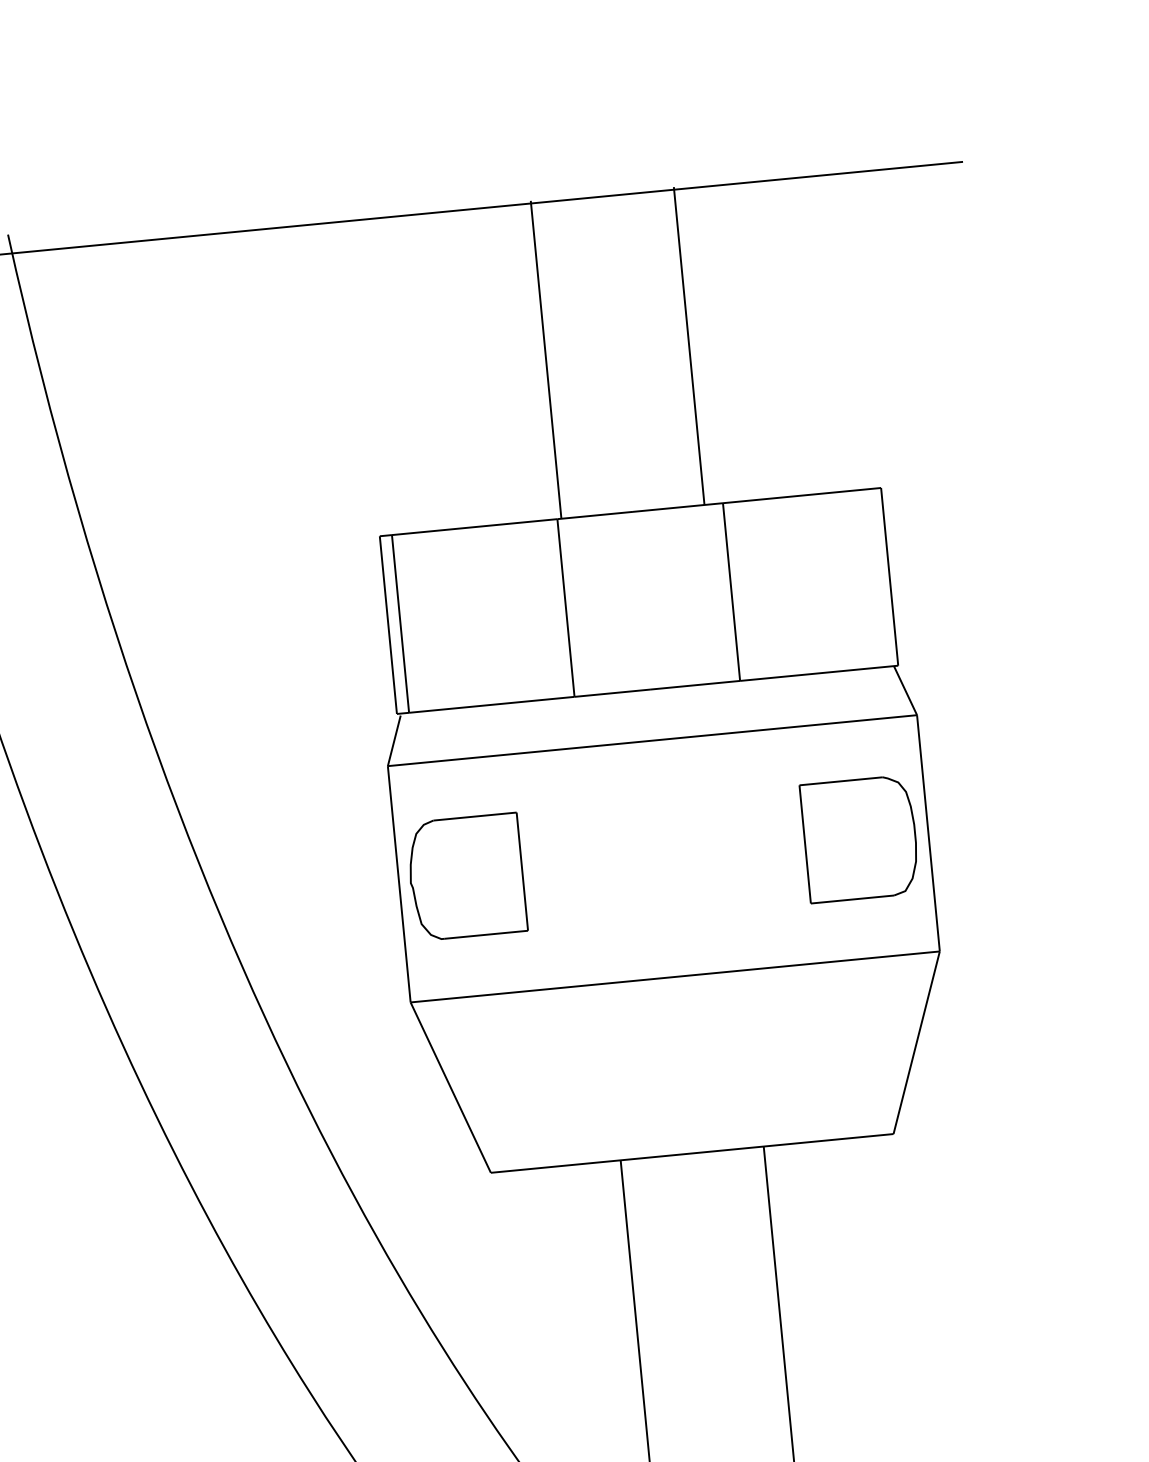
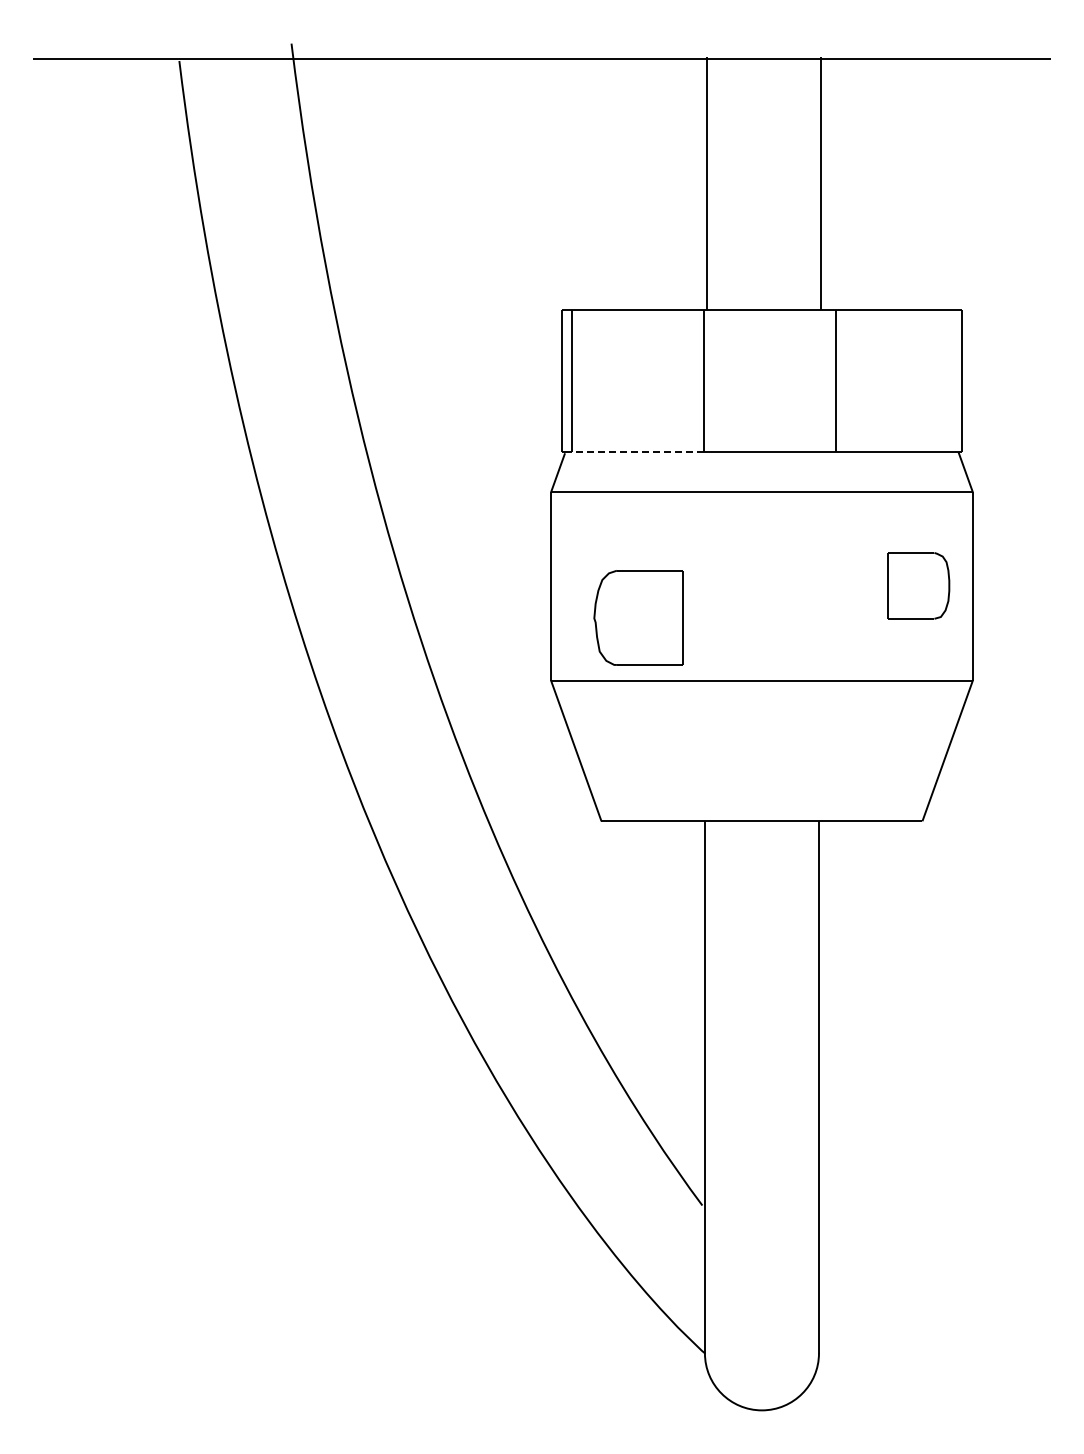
line: (491, 704) -> (637, 451), solid -> dashed
part: (860, 838) -> (918, 585), size x0.7
part: (466, 876) -> (638, 617), moved

